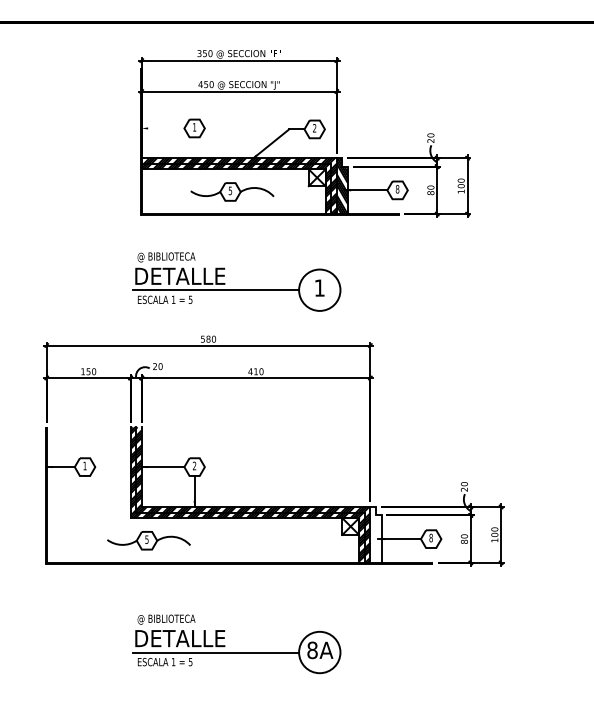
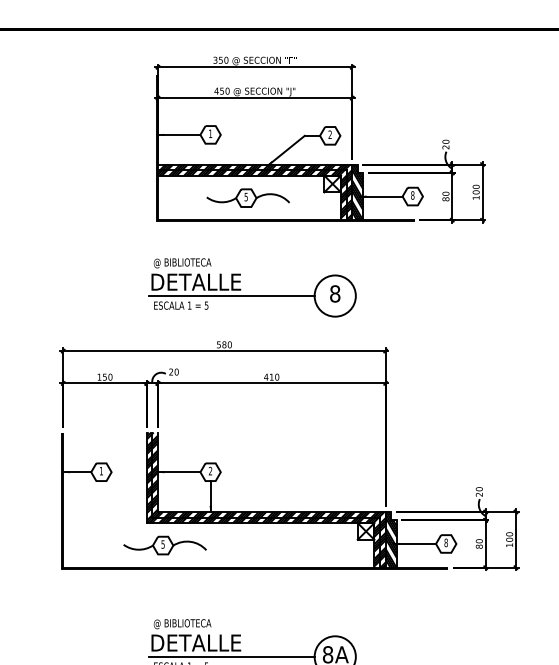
line: (162, 128) -> (178, 134), added
text: (319, 287) -> (334, 293), 1 -> 8
hatch: (375, 534) -> (390, 539), added

